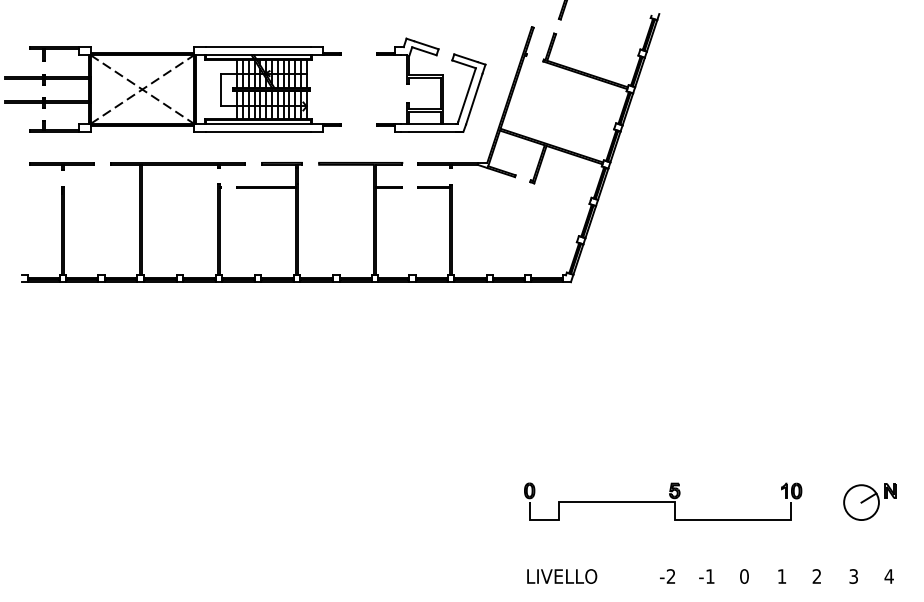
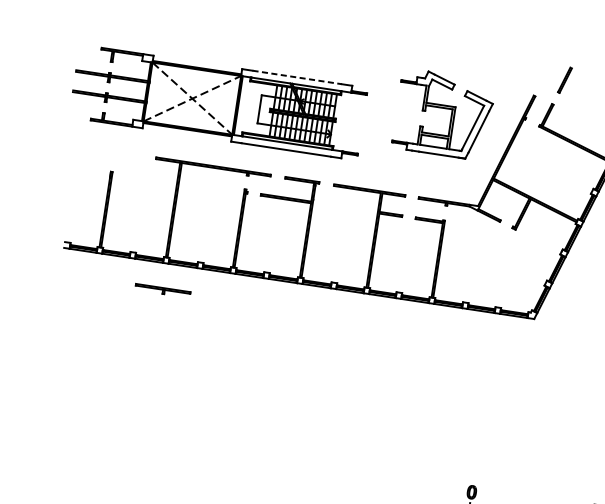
line: (259, 47) -> (298, 77), solid -> dashed
part: (431, 84) -> (444, 113), moved
part: (61, 166) -> (162, 291), moved

